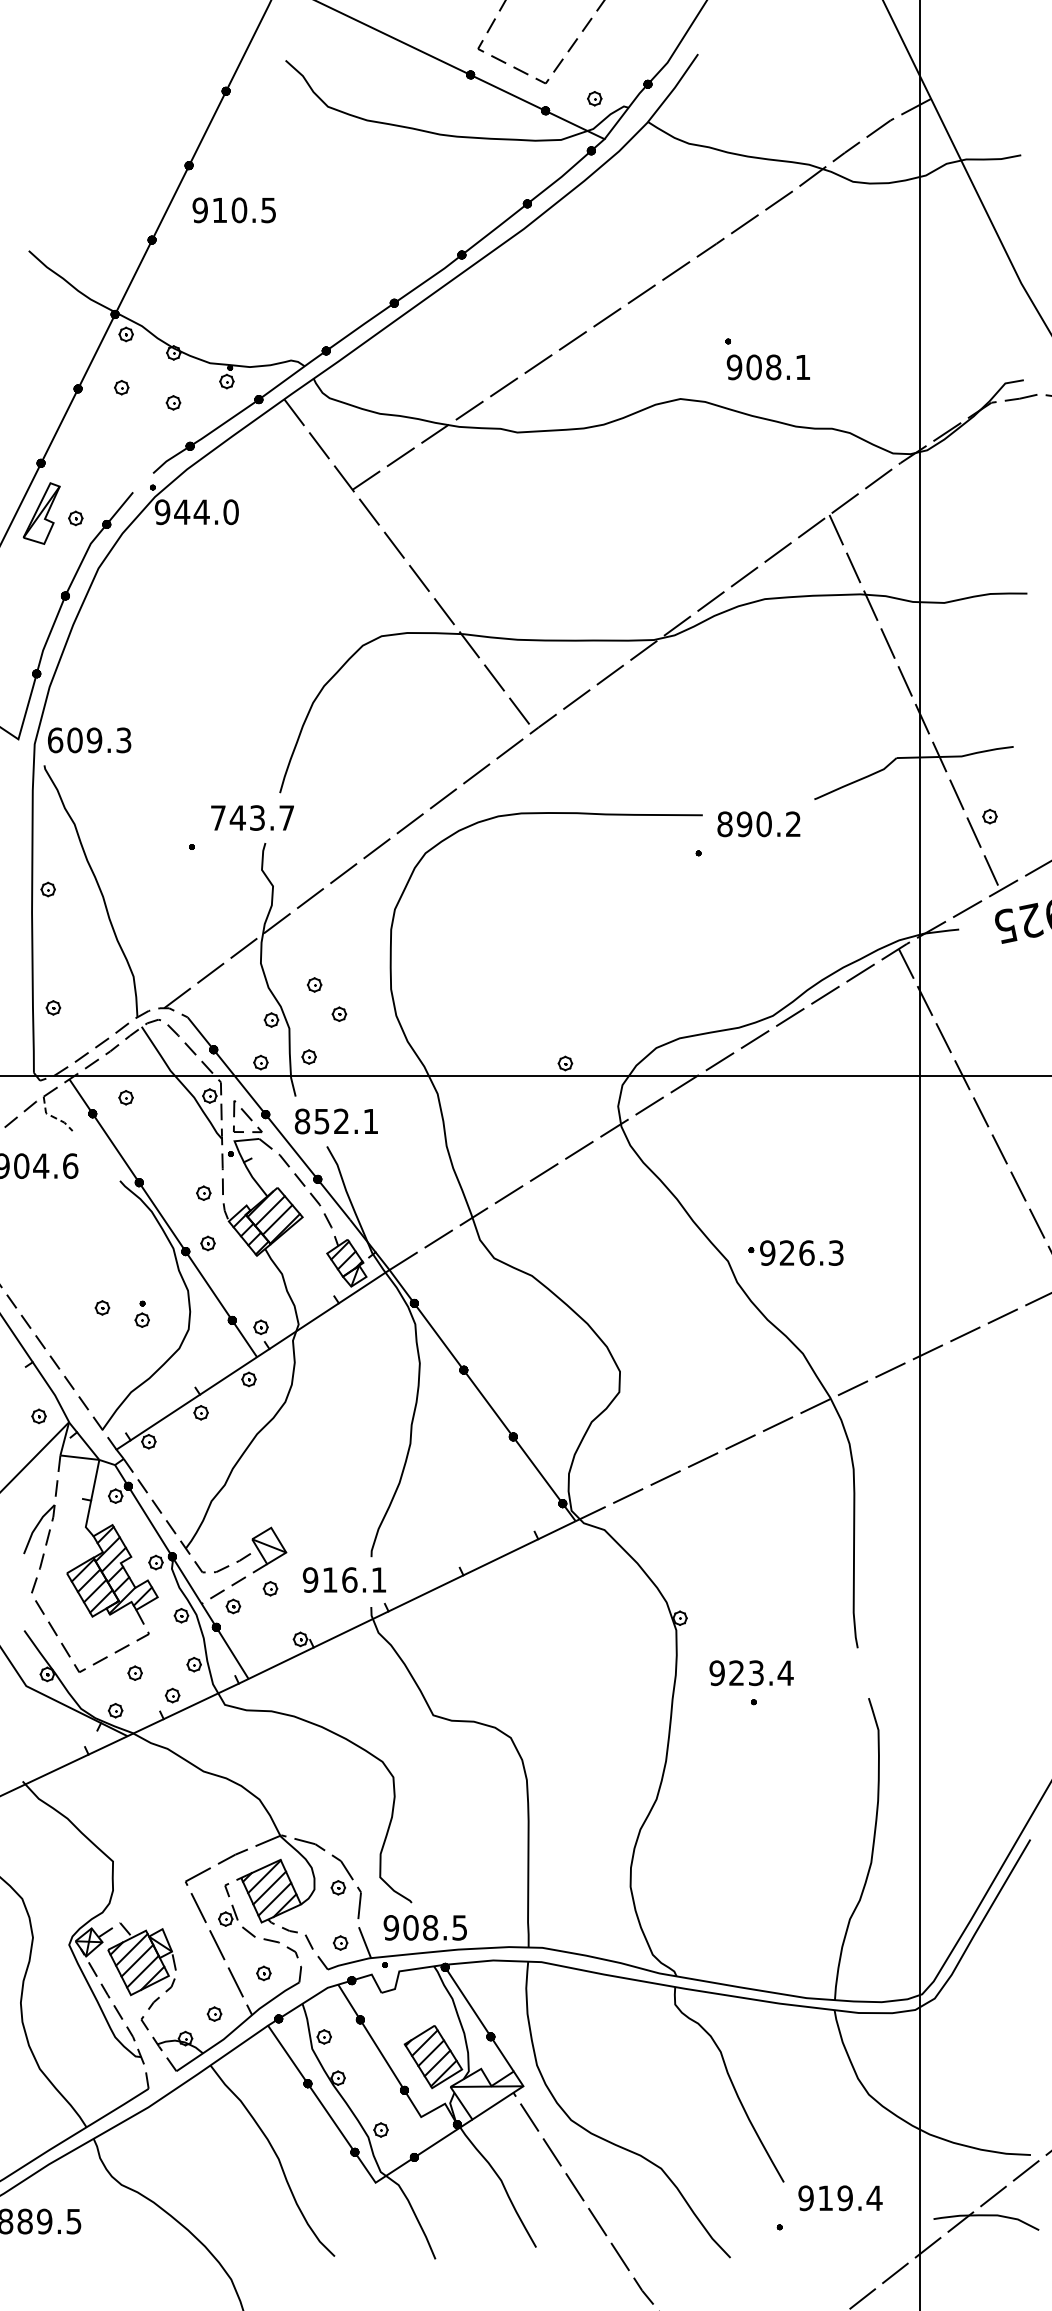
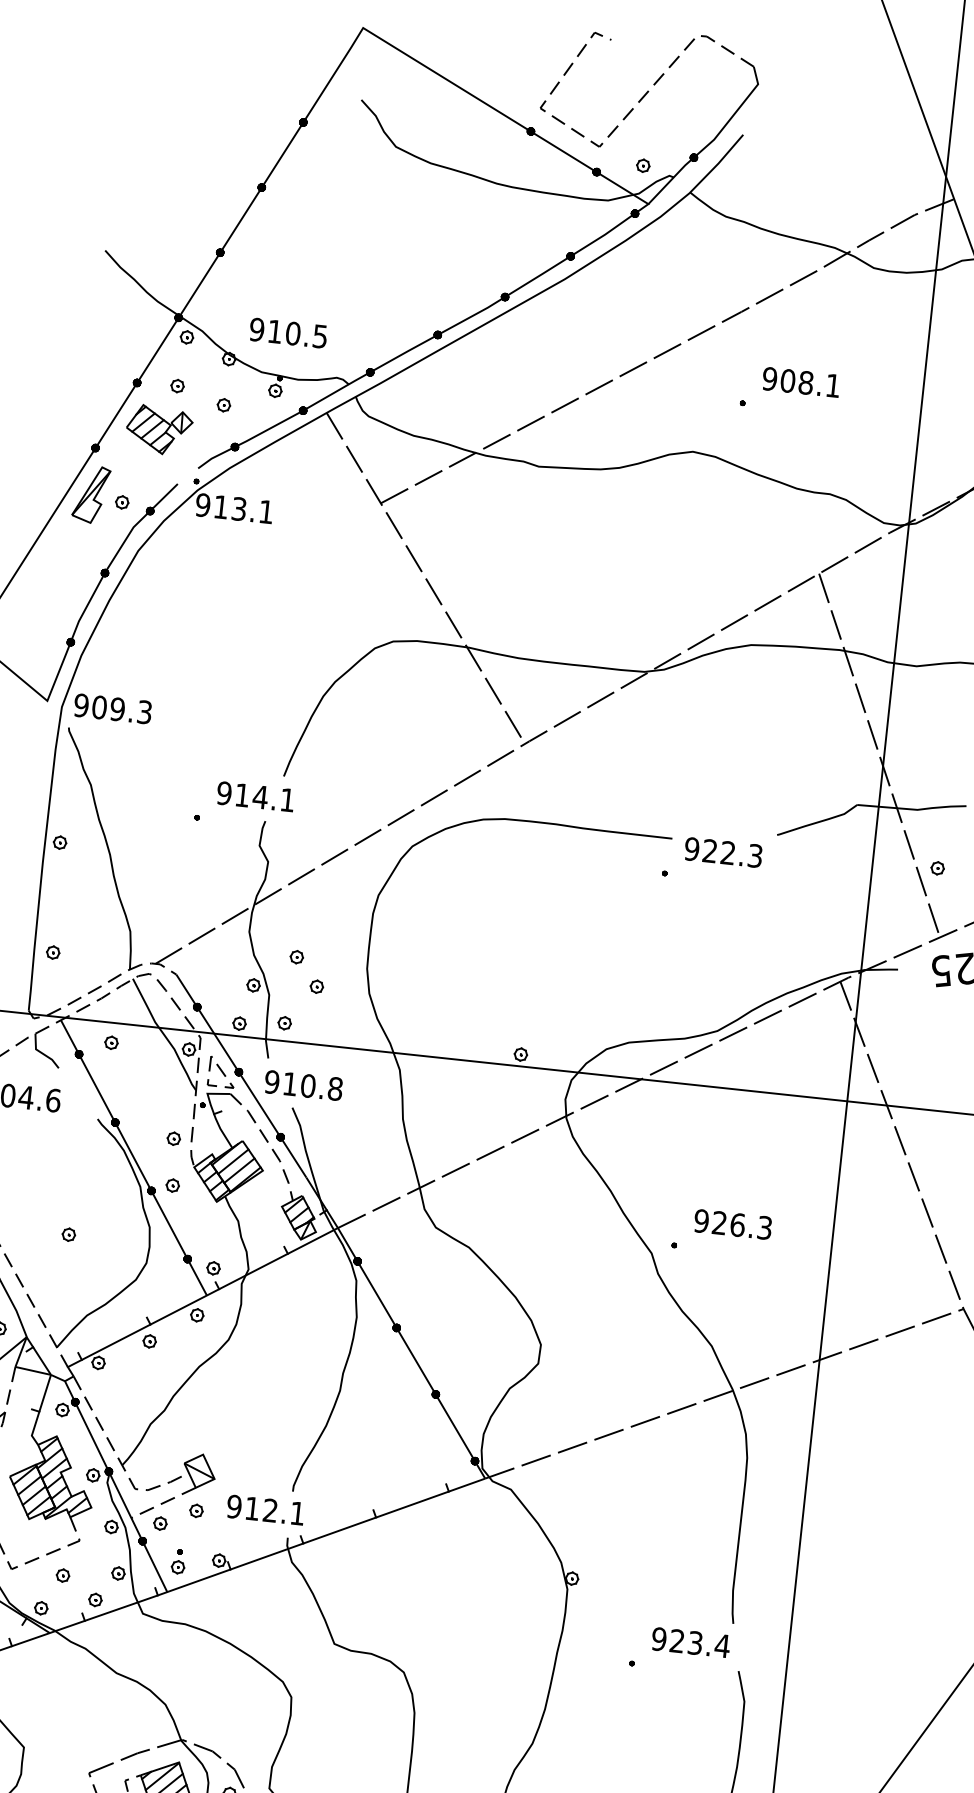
text: (233, 210) -> (287, 333), moved
text: (767, 367) -> (800, 382), moved
part: (106, 436) -> (158, 429), added
text: (206, 512) -> (243, 509), 944.0 -> 913.1
text: (55, 740) -> (81, 705), 609.3 -> 909.3
text: (251, 817) -> (255, 796), 743.7 -> 914.1
text: (758, 824) -> (722, 852), 890.2 -> 922.3
line: (53, 1116) -> (42, 1052), dashed -> solid
text: (336, 1121) -> (303, 1085), 852.1 -> 910.8
text: (801, 1252) -> (732, 1223), moved
part: (141, 1313) -> (178, 1561), moved
text: (349, 1579) -> (270, 1510), 916.1 -> 912.1
text: (751, 1673) -> (690, 1642), moved

